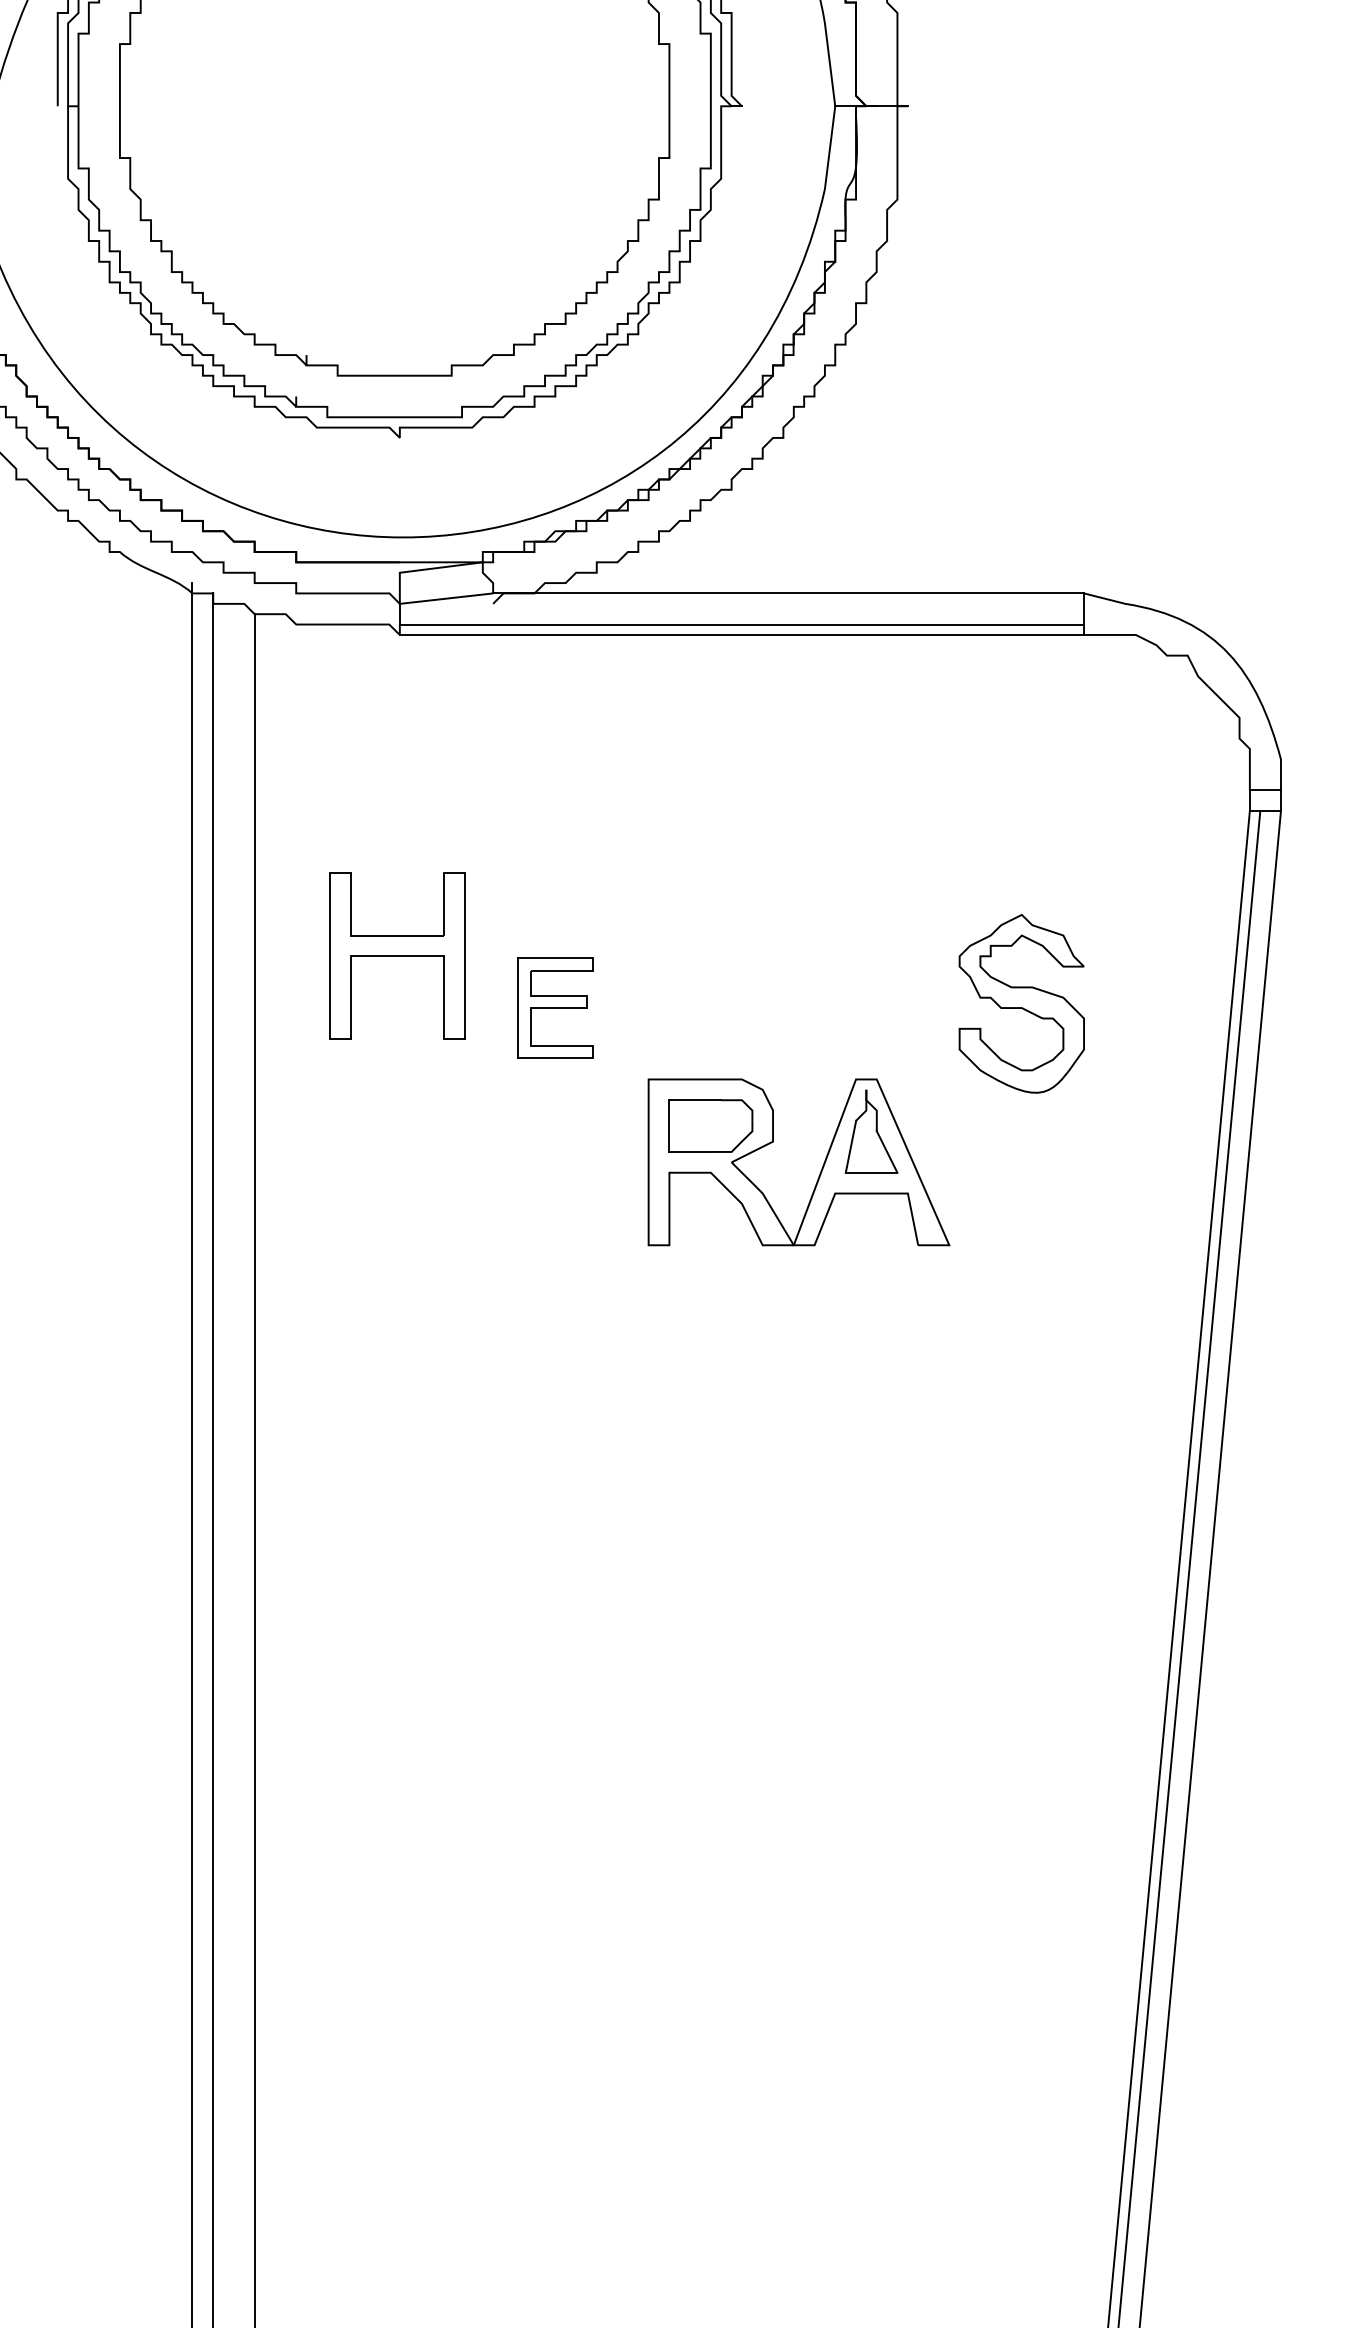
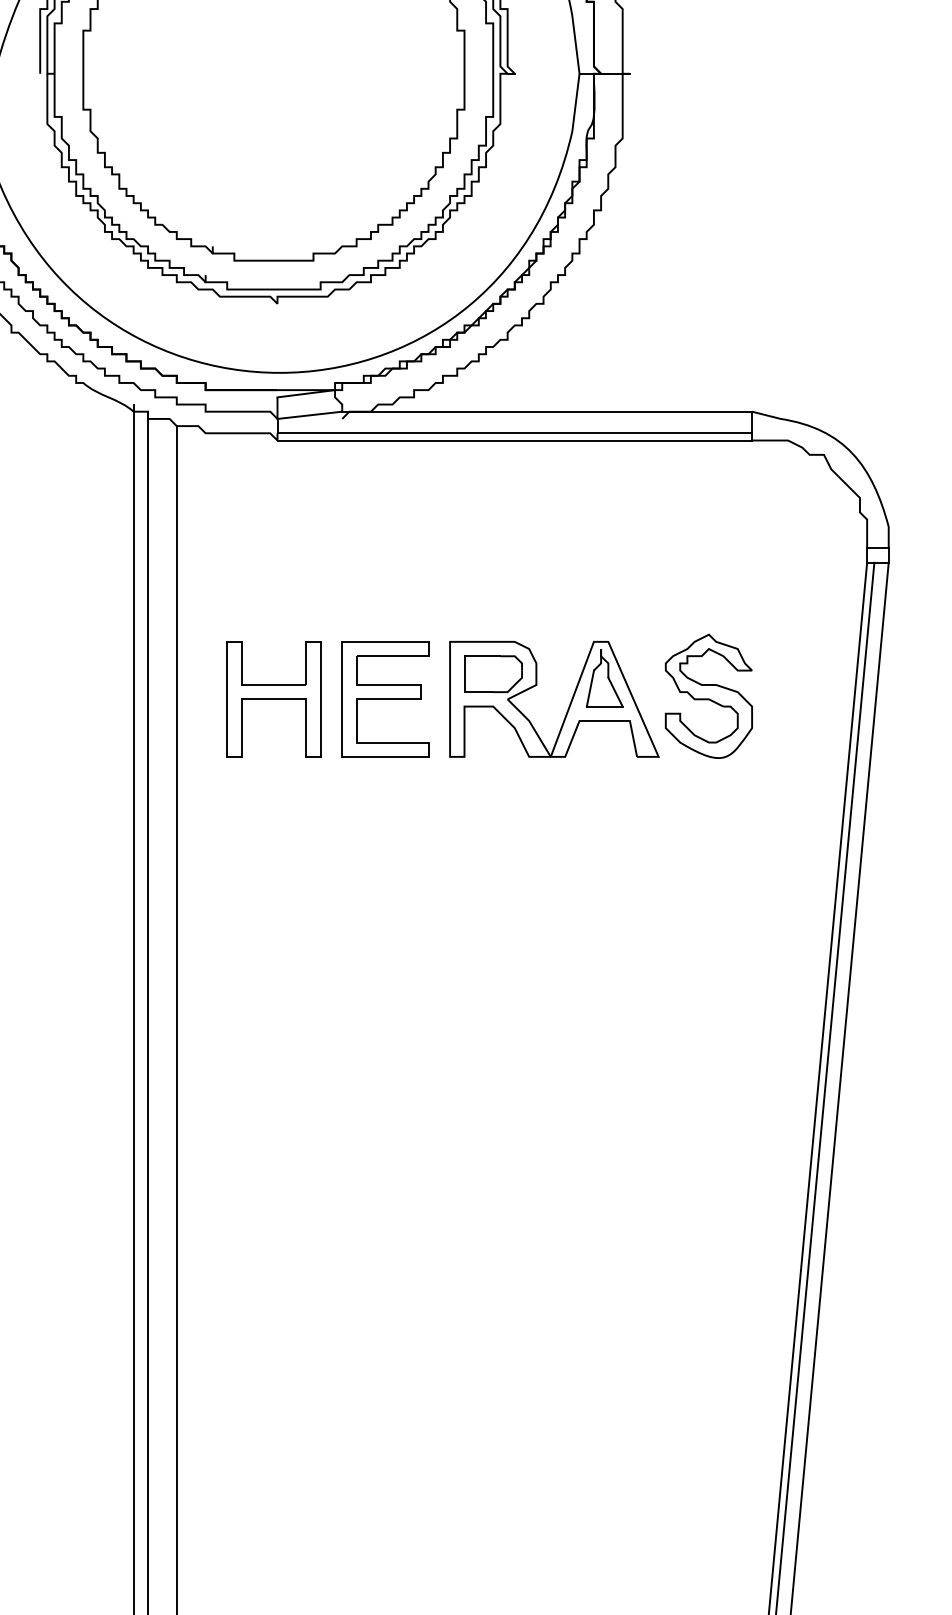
part: (396, 956) -> (273, 699), moved
part: (555, 1008) -> (385, 699), size x1.67
part: (820, 1168) -> (569, 703), moved

